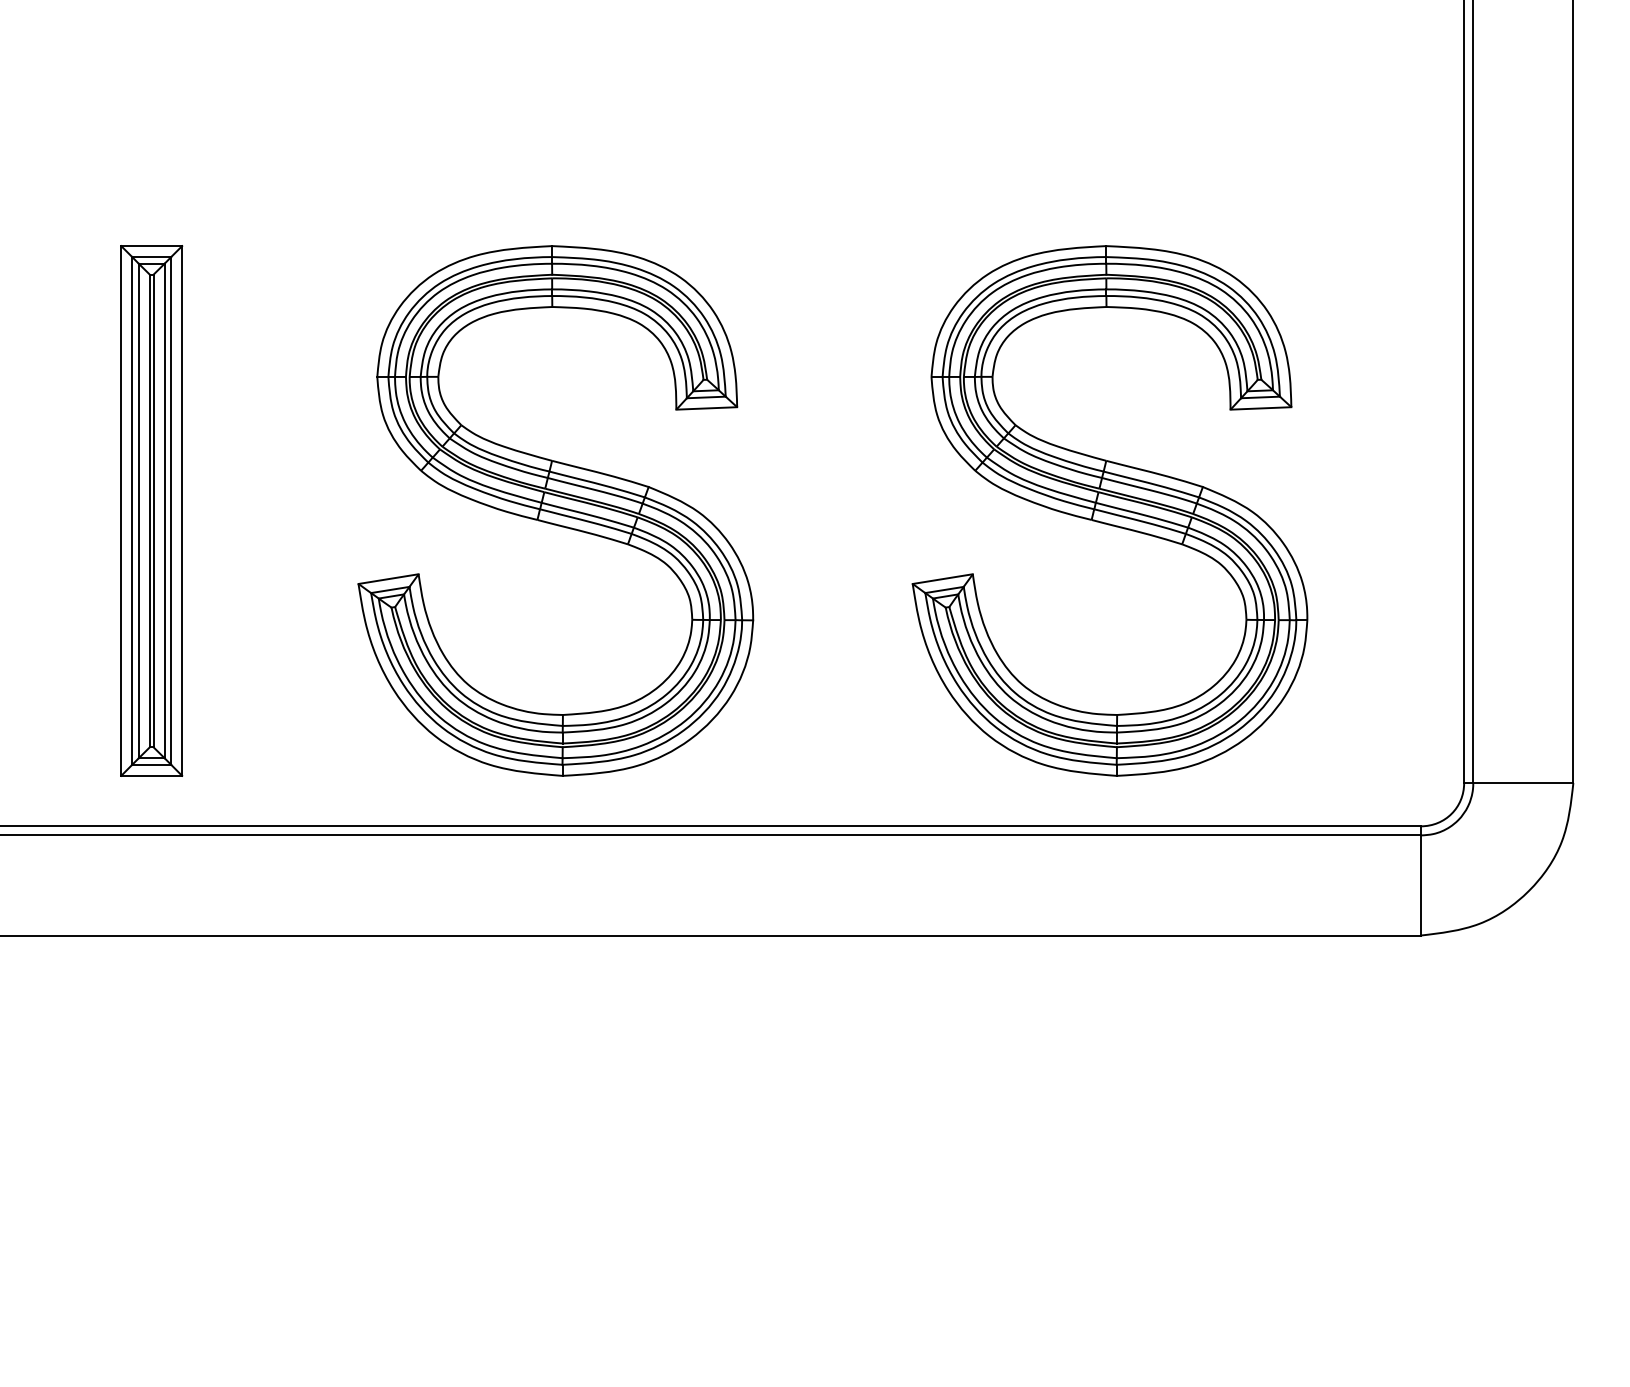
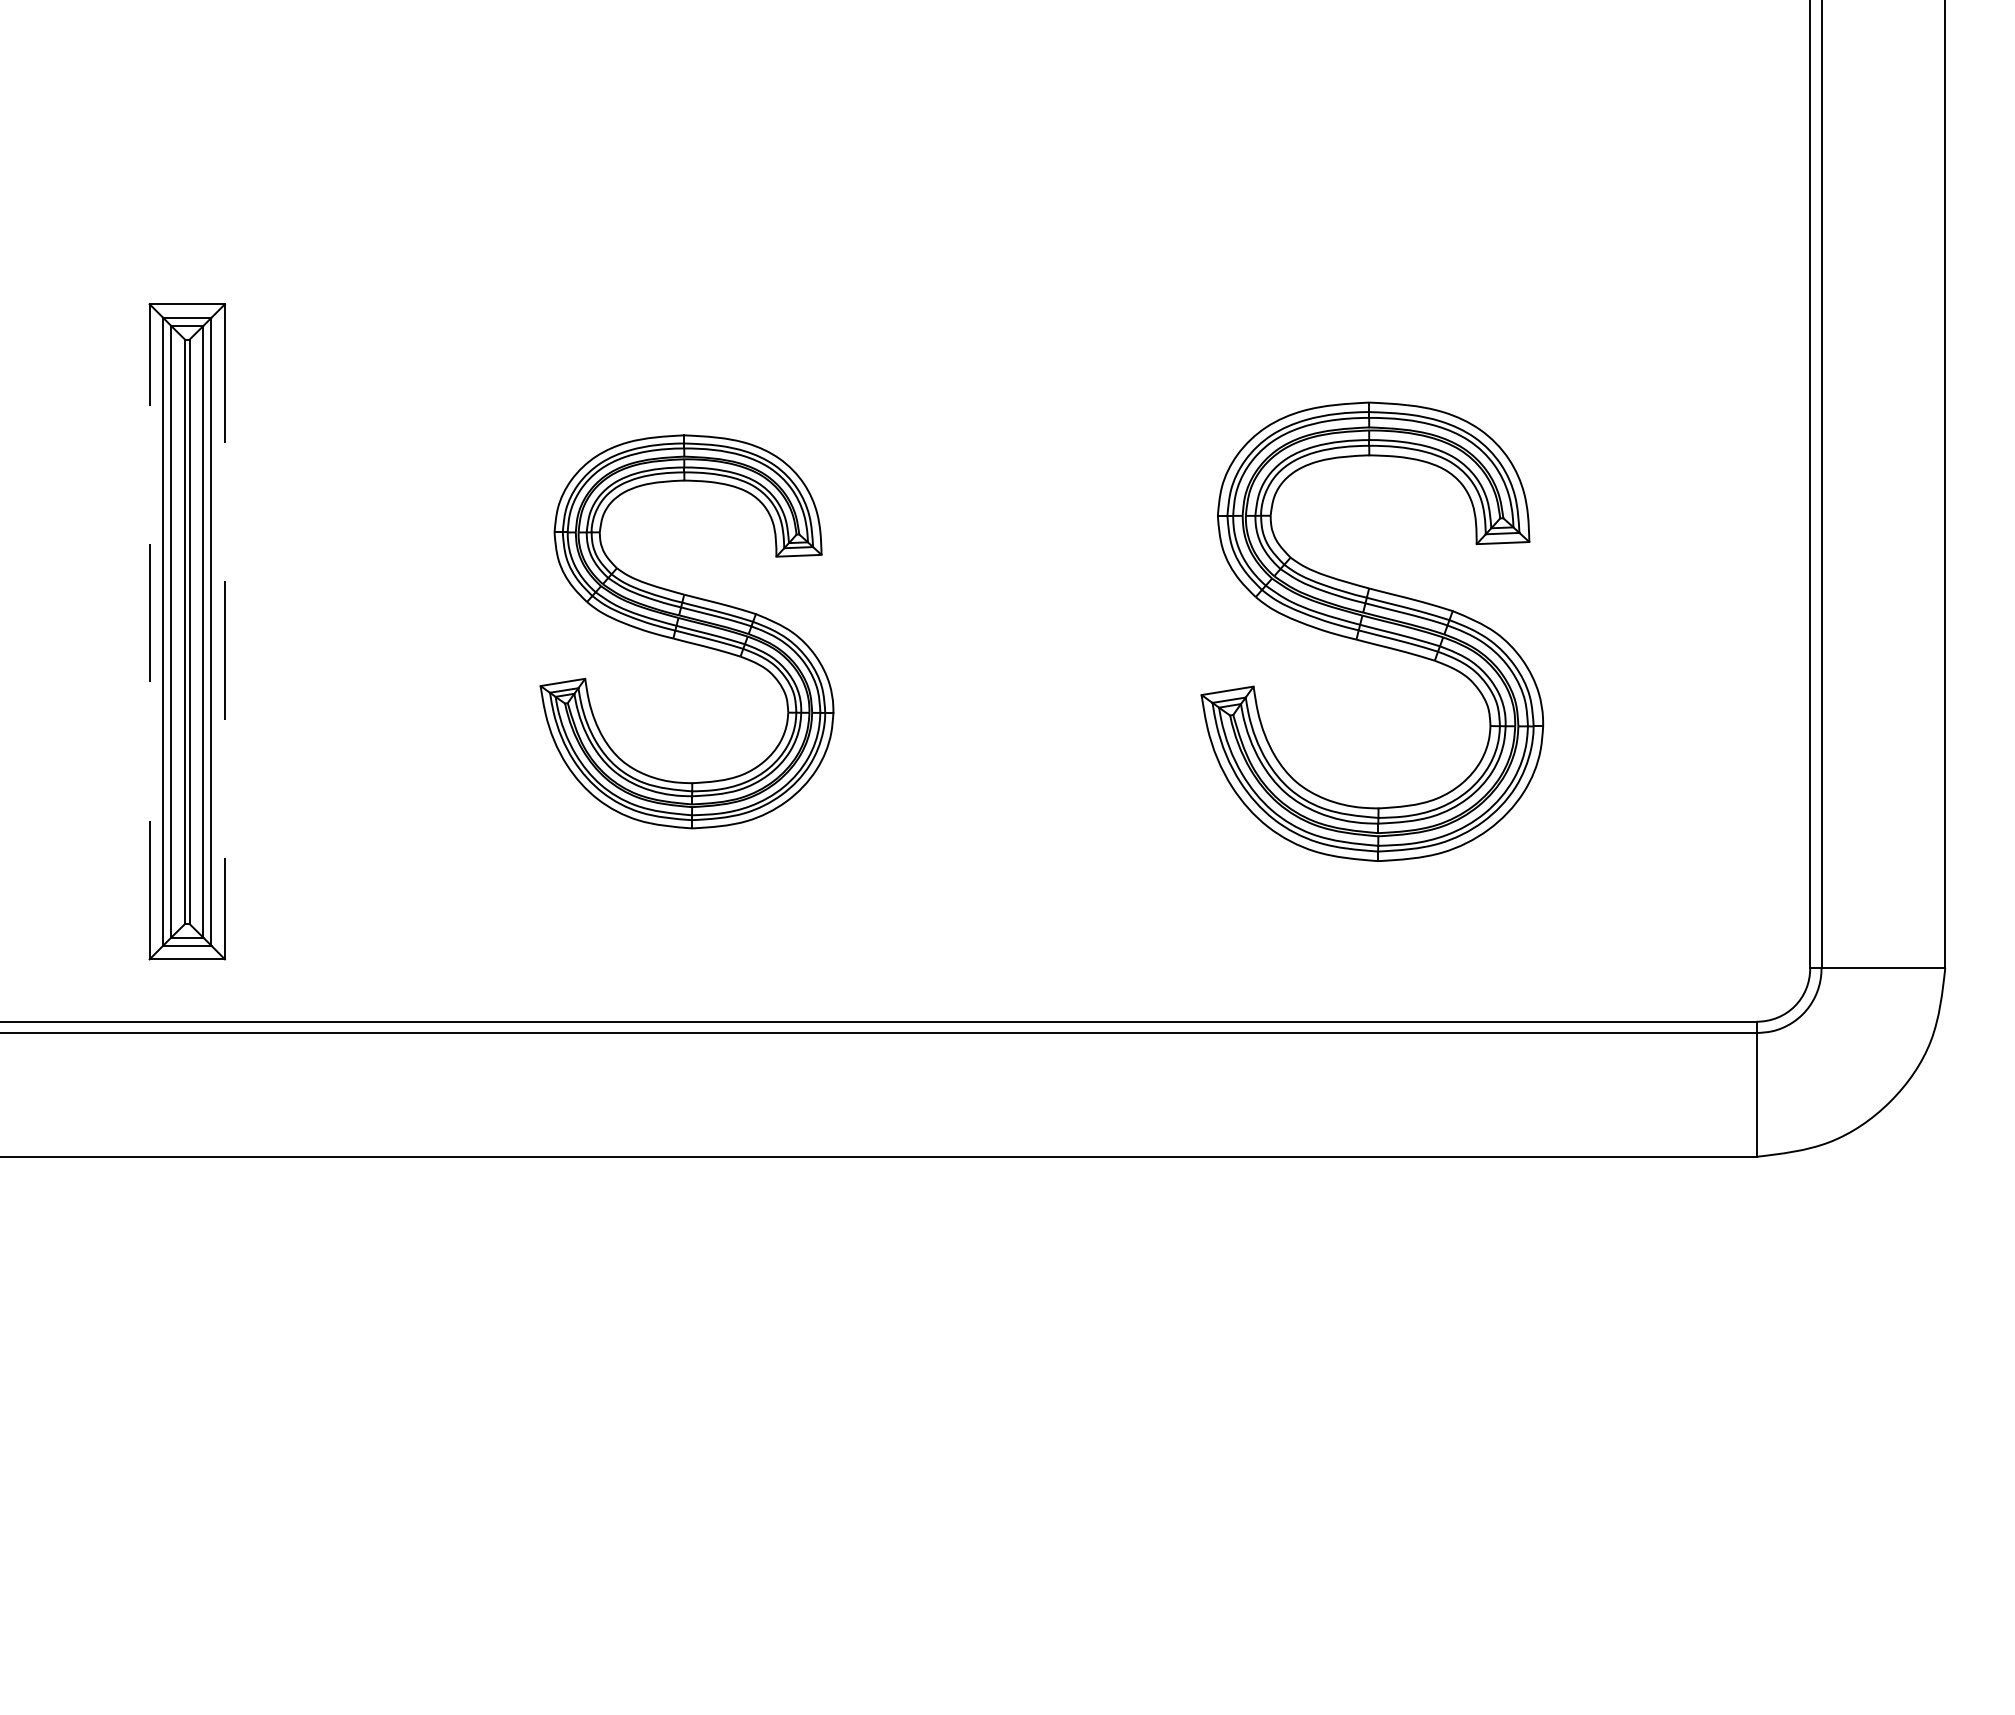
line: (121, 510) -> (149, 631), solid -> dashed
line: (181, 510) -> (224, 631), solid -> dashed
part: (555, 510) -> (686, 631), size x0.6
part: (1110, 510) -> (1372, 631), size x0.7

